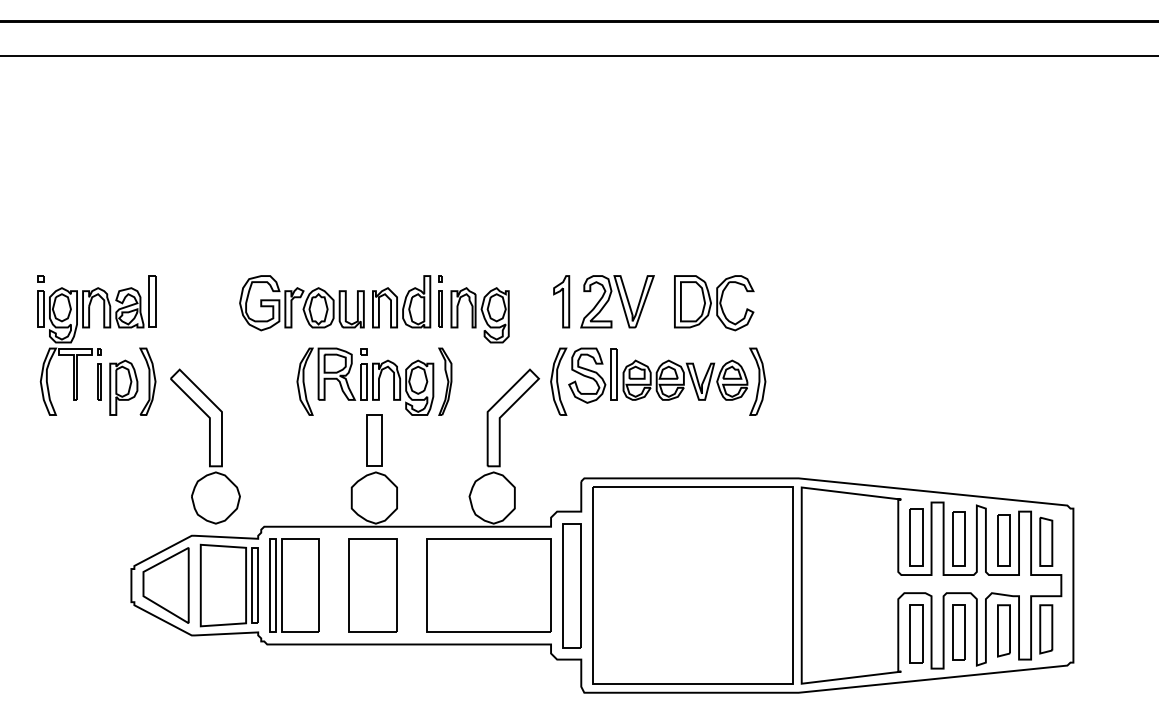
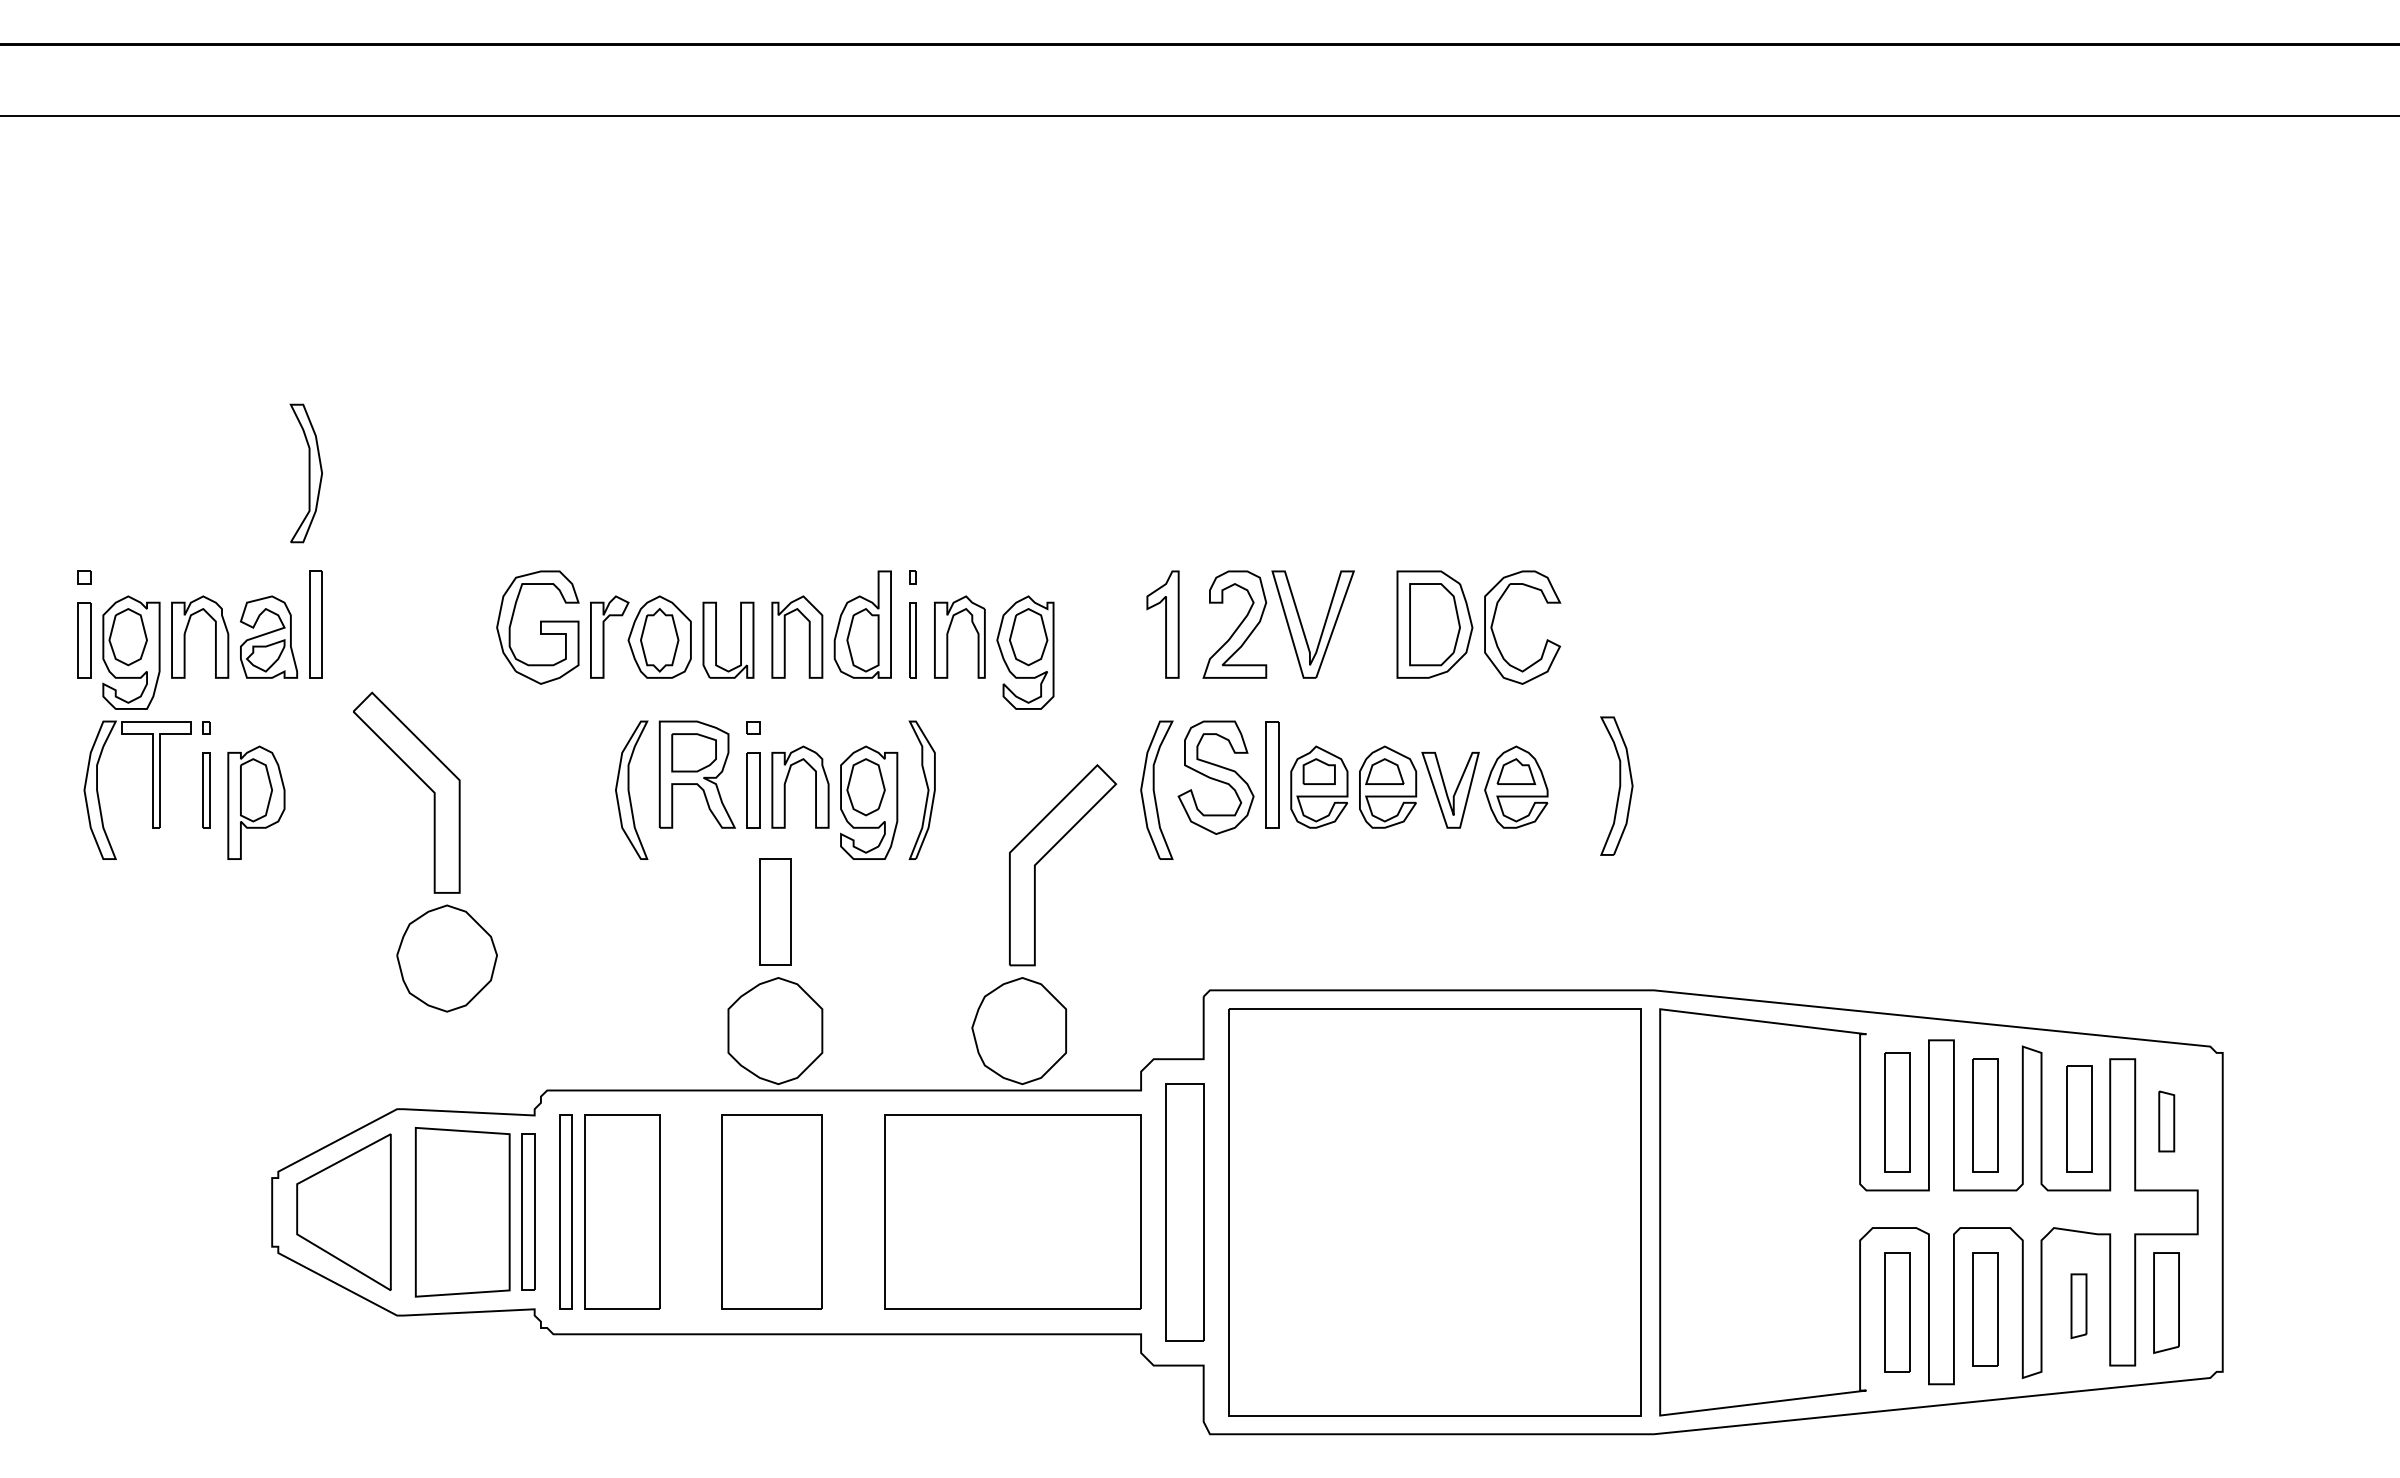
part: (147, 381) -> (305, 472), moved
part: (757, 381) -> (1616, 785), moved
part: (205, 446) -> (425, 851), moved
part: (1046, 541) -> (2167, 1121), size x0.6
part: (1003, 630) -> (2077, 1305), size x0.6

